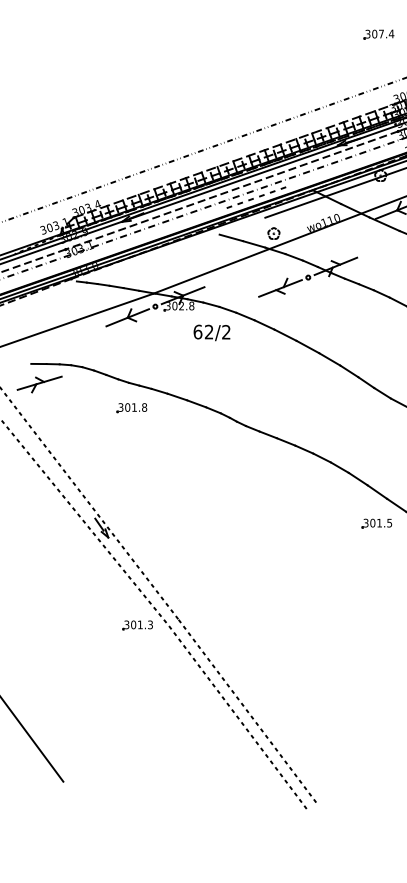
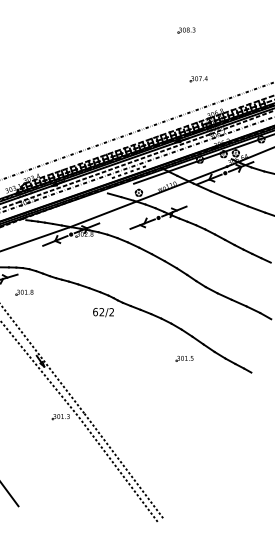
text: (211, 332) -> (103, 312), moved
part: (131, 407) -> (24, 292), moved
part: (376, 523) -> (184, 358), moved

